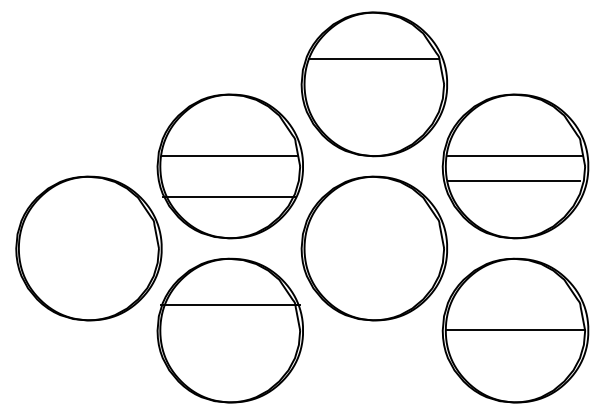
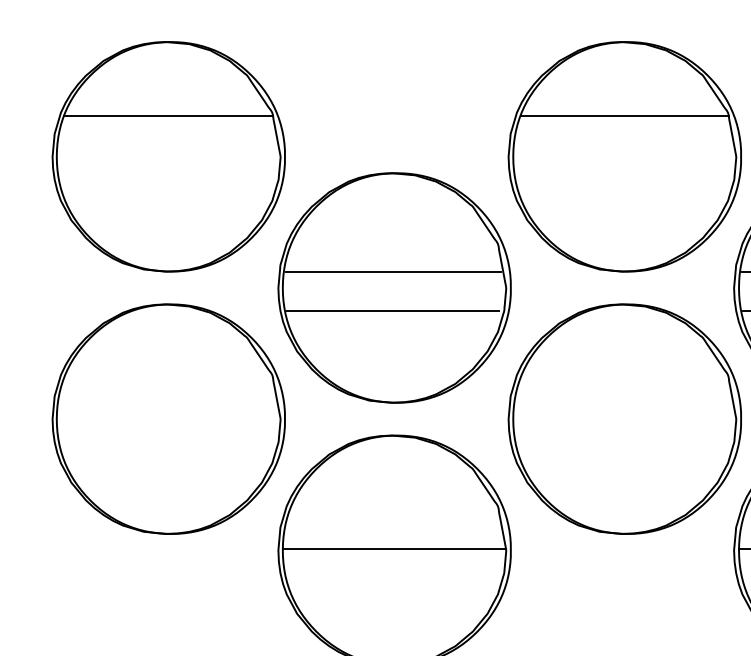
part: (88, 84) -> (168, 157), added
line: (228, 196) -> (391, 310), moved
line: (229, 304) -> (393, 548), moved

